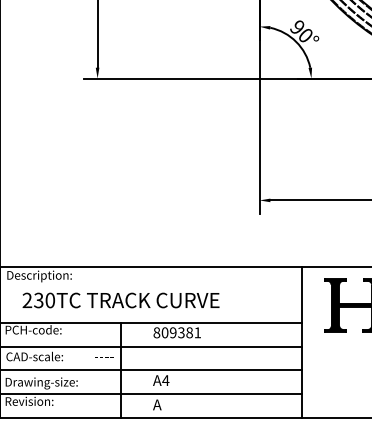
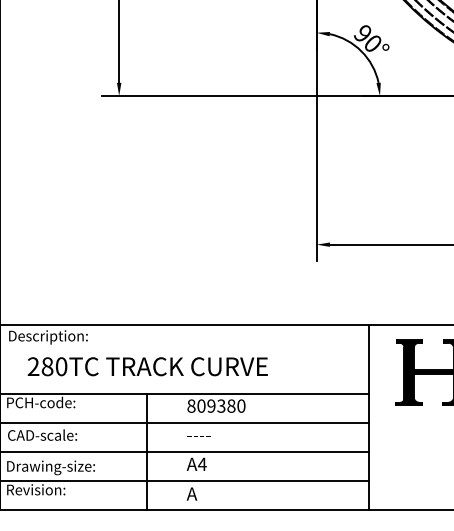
text: (38, 300) -> (47, 366), 230TC -> 280TC
text: (197, 332) -> (241, 405), 809381 -> 809380
text: (104, 357) -> (199, 436), moved

